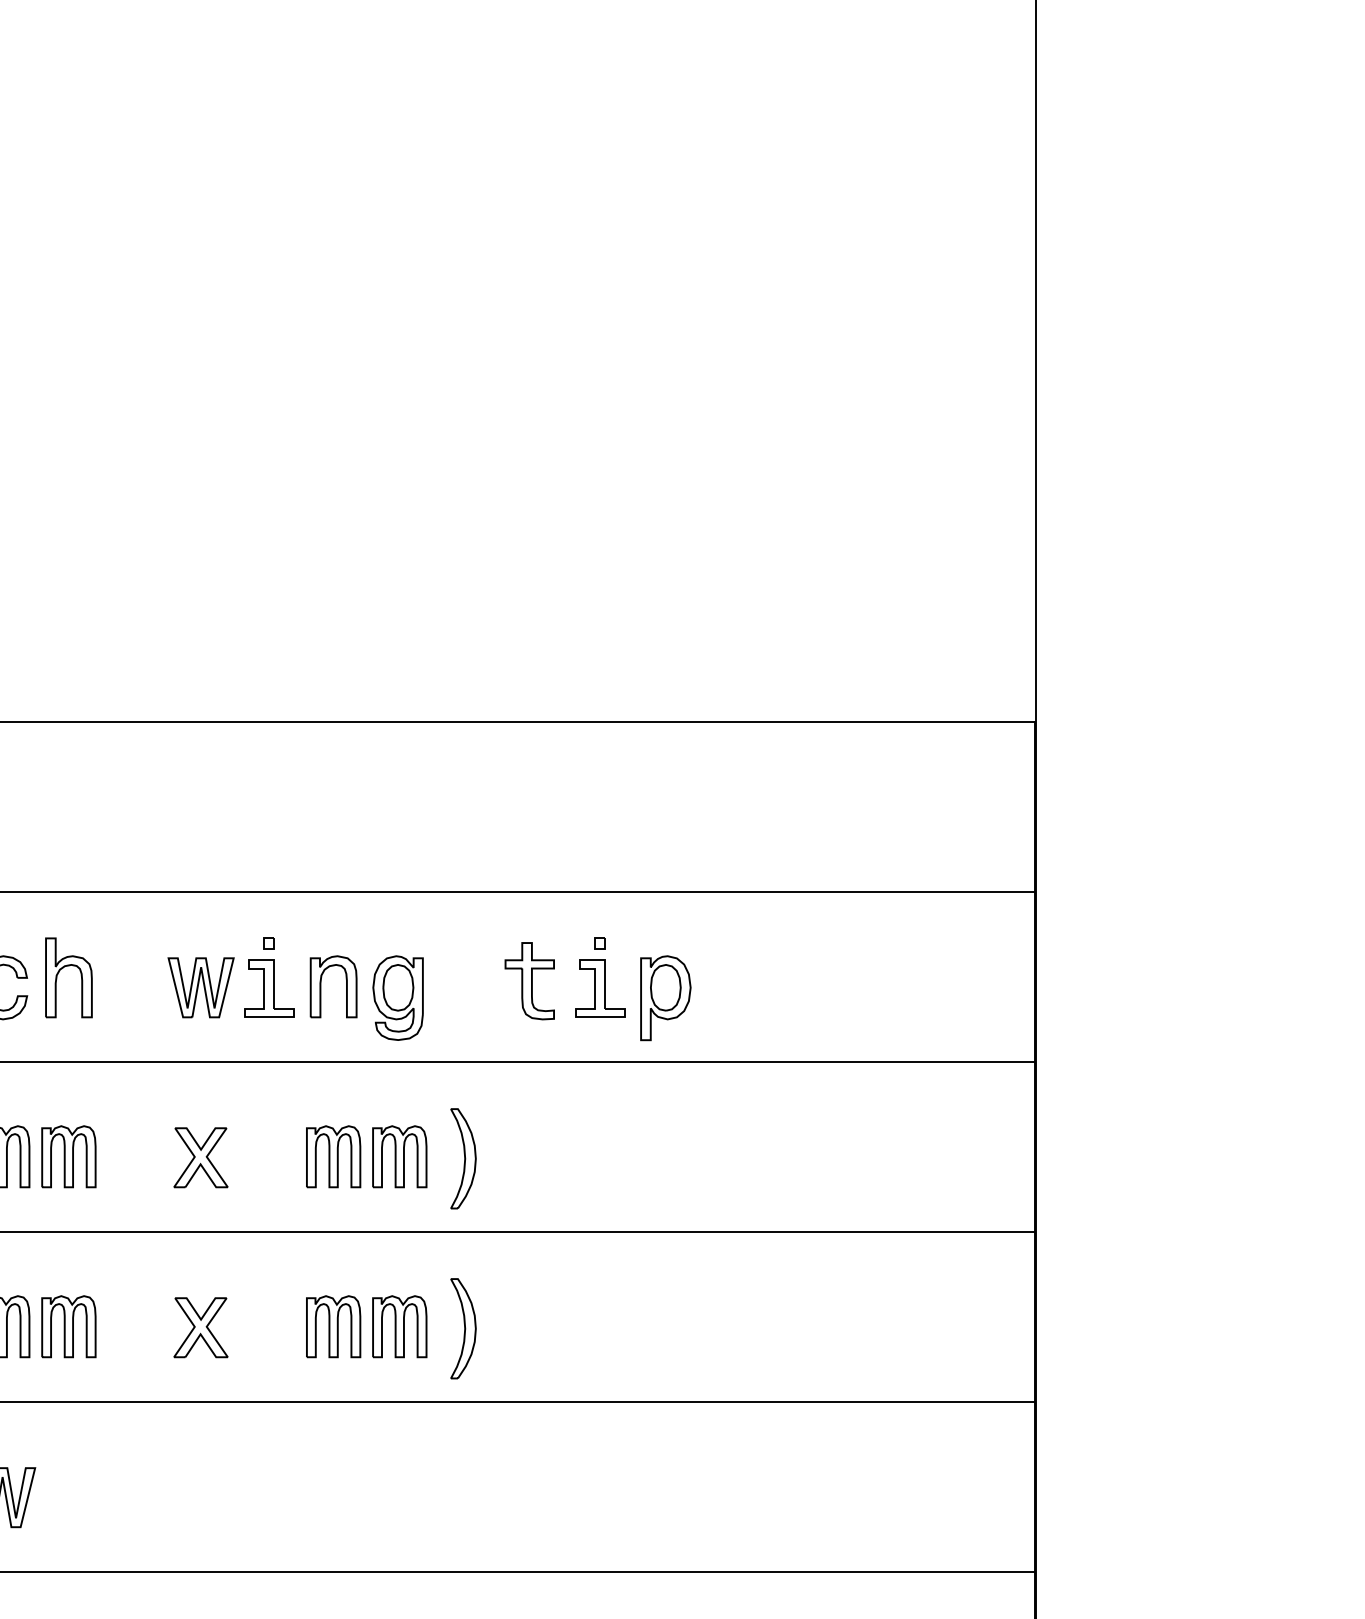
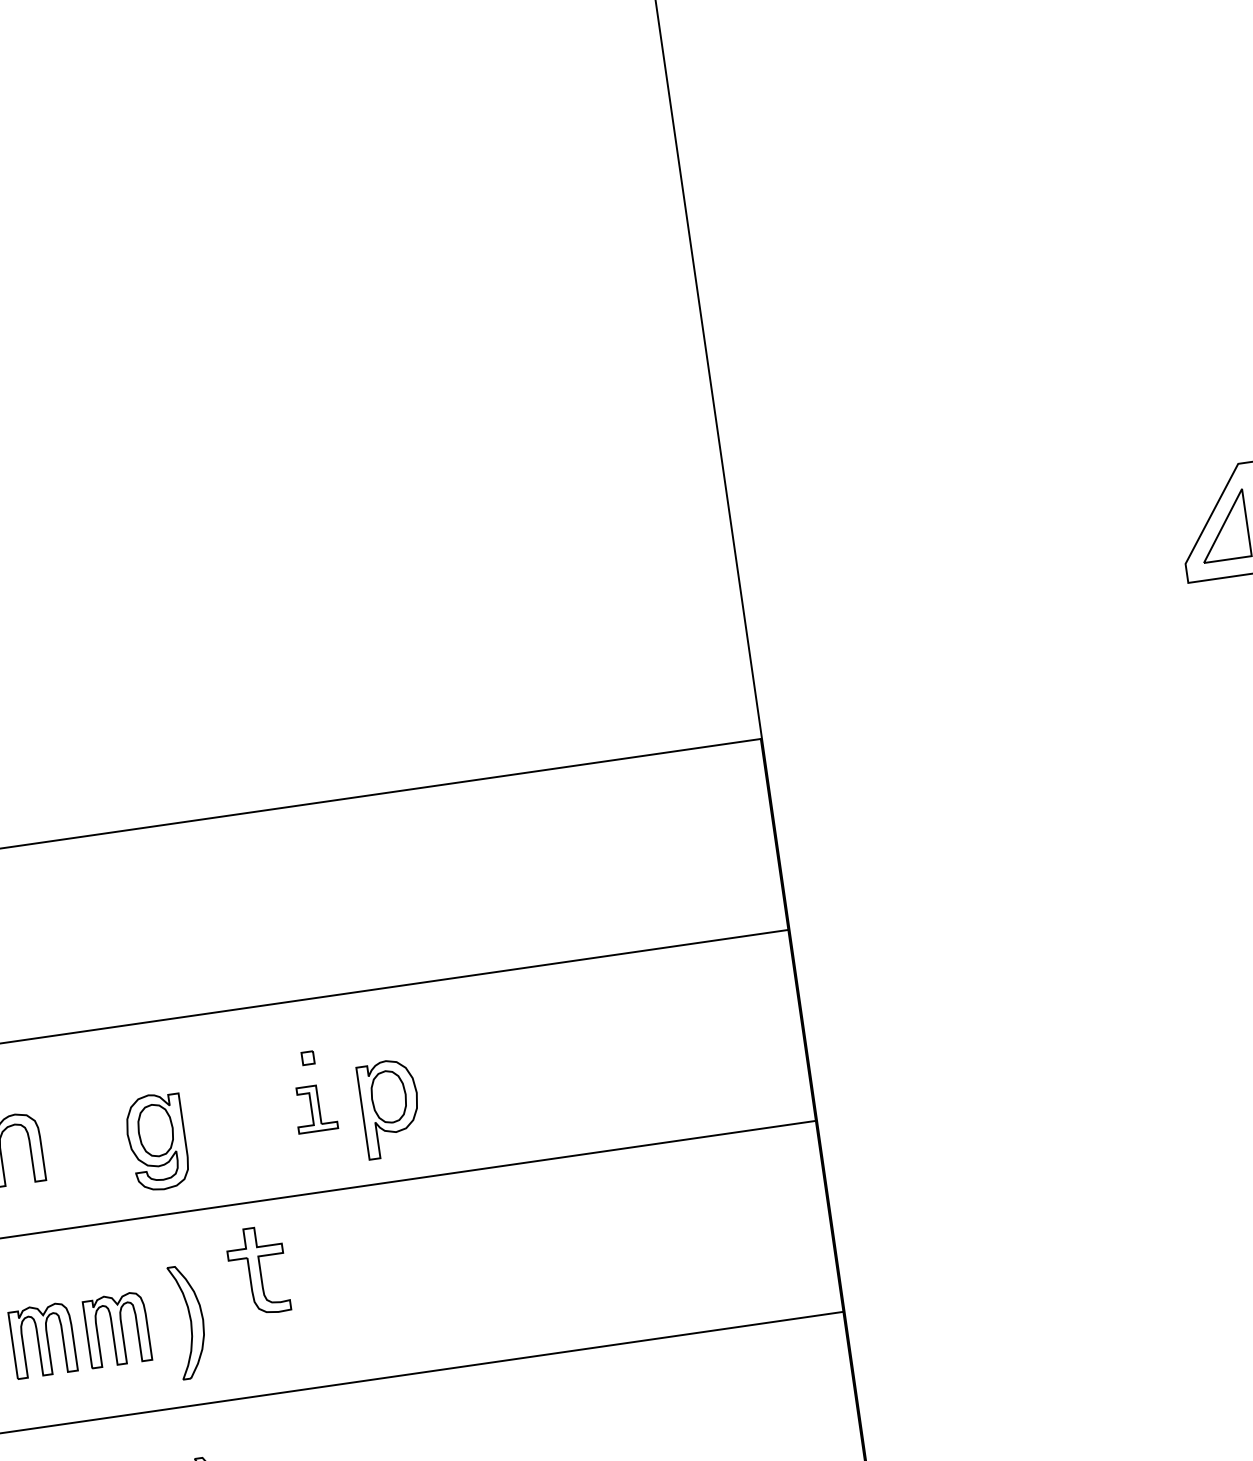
part: (529, 981) -> (257, 1271), moved
part: (600, 988) -> (315, 1108), size x0.7
part: (397, 997) -> (156, 1141), moved

